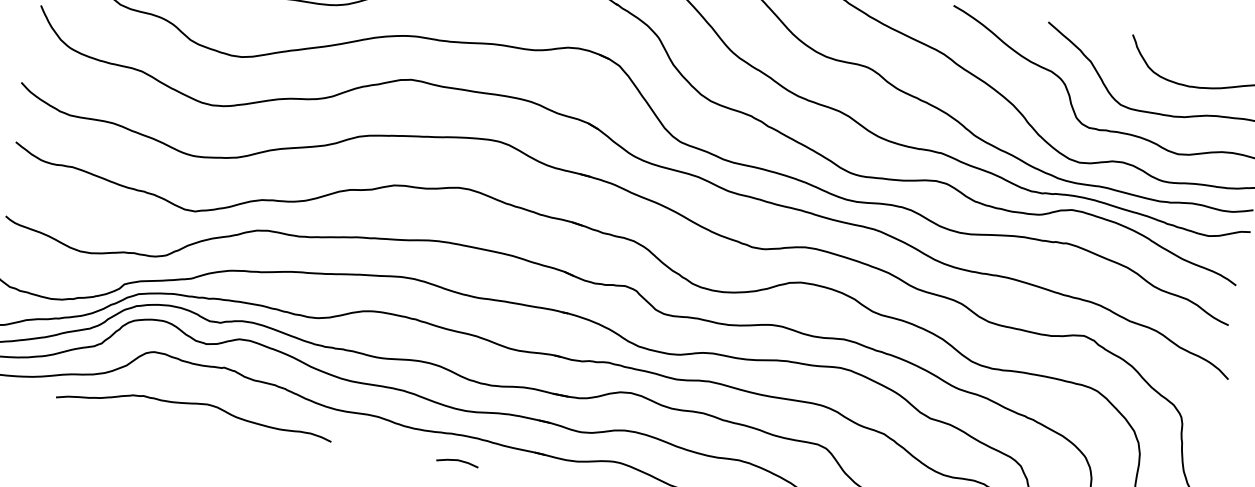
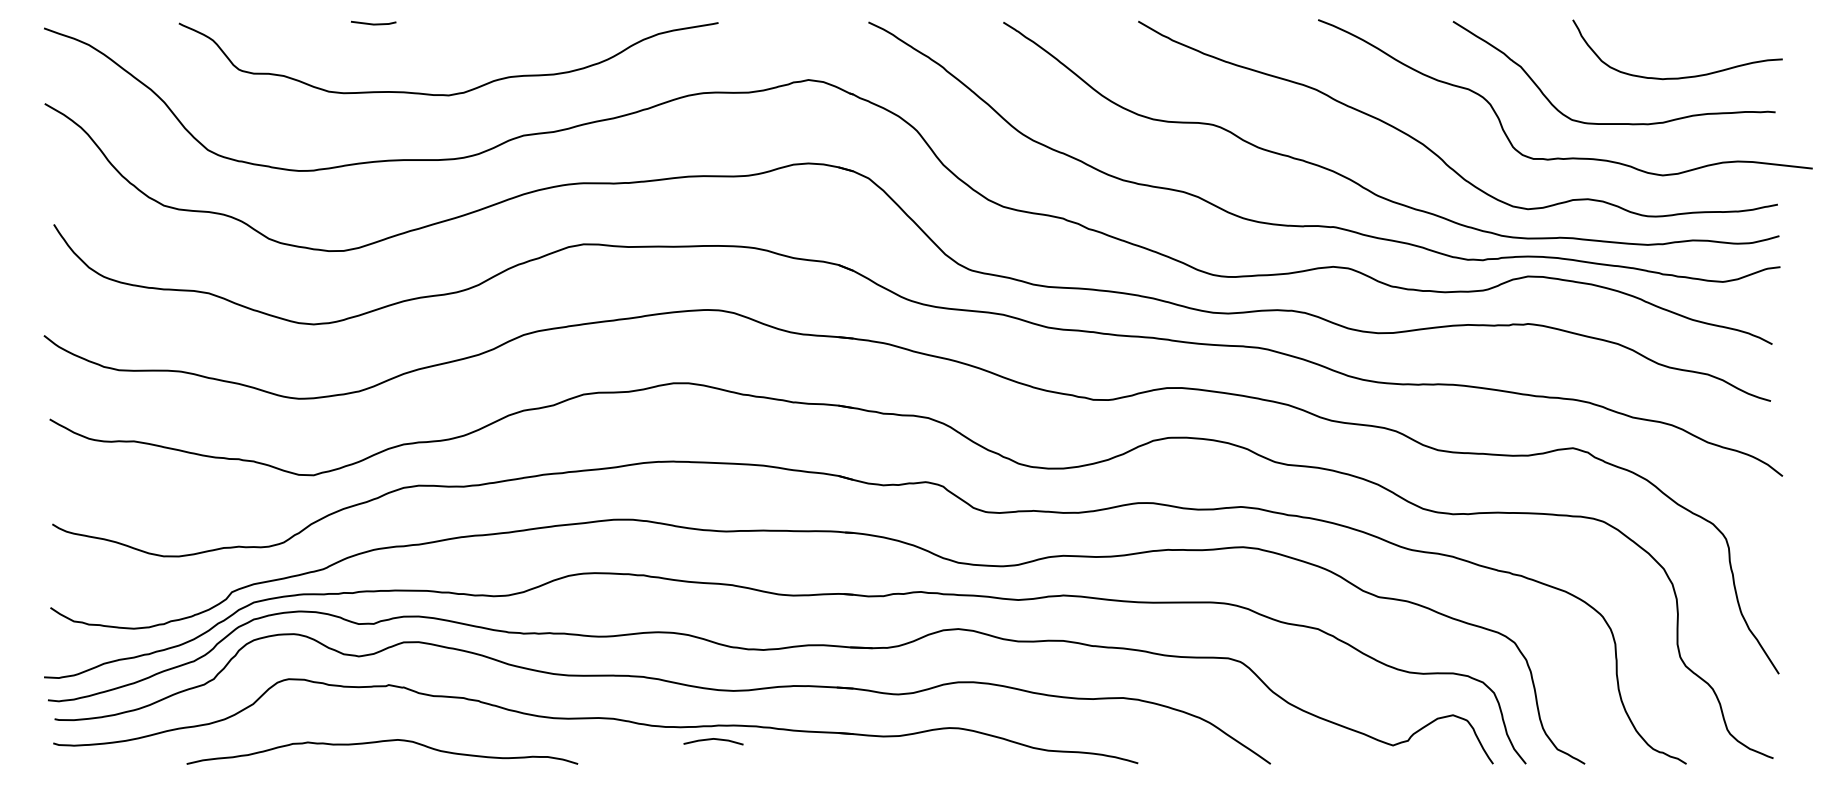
curve: (196, 404) -> (382, 742), moved
curve: (457, 460) -> (713, 739), moved

